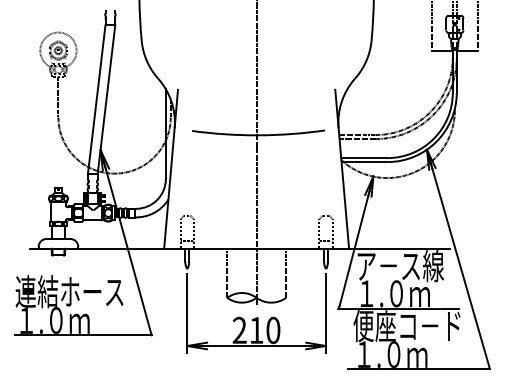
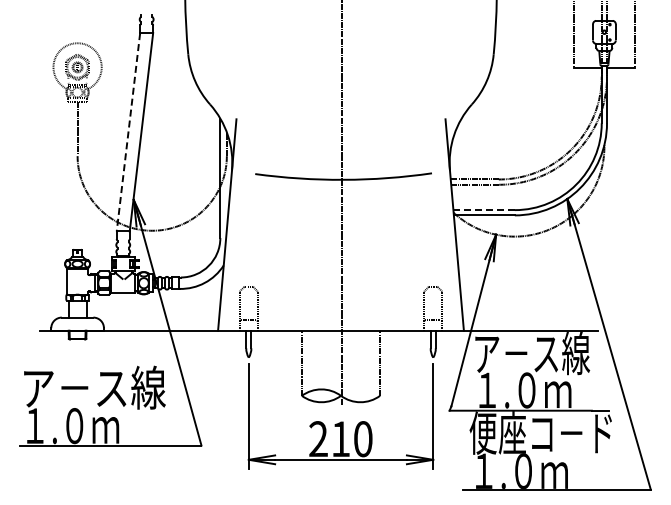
line: (96, 99) -> (128, 132), solid -> dashed
line: (364, 158) -> (484, 210), solid -> dashed
text: (69, 291) -> (92, 387), 連結ホース -> ア－ス線

